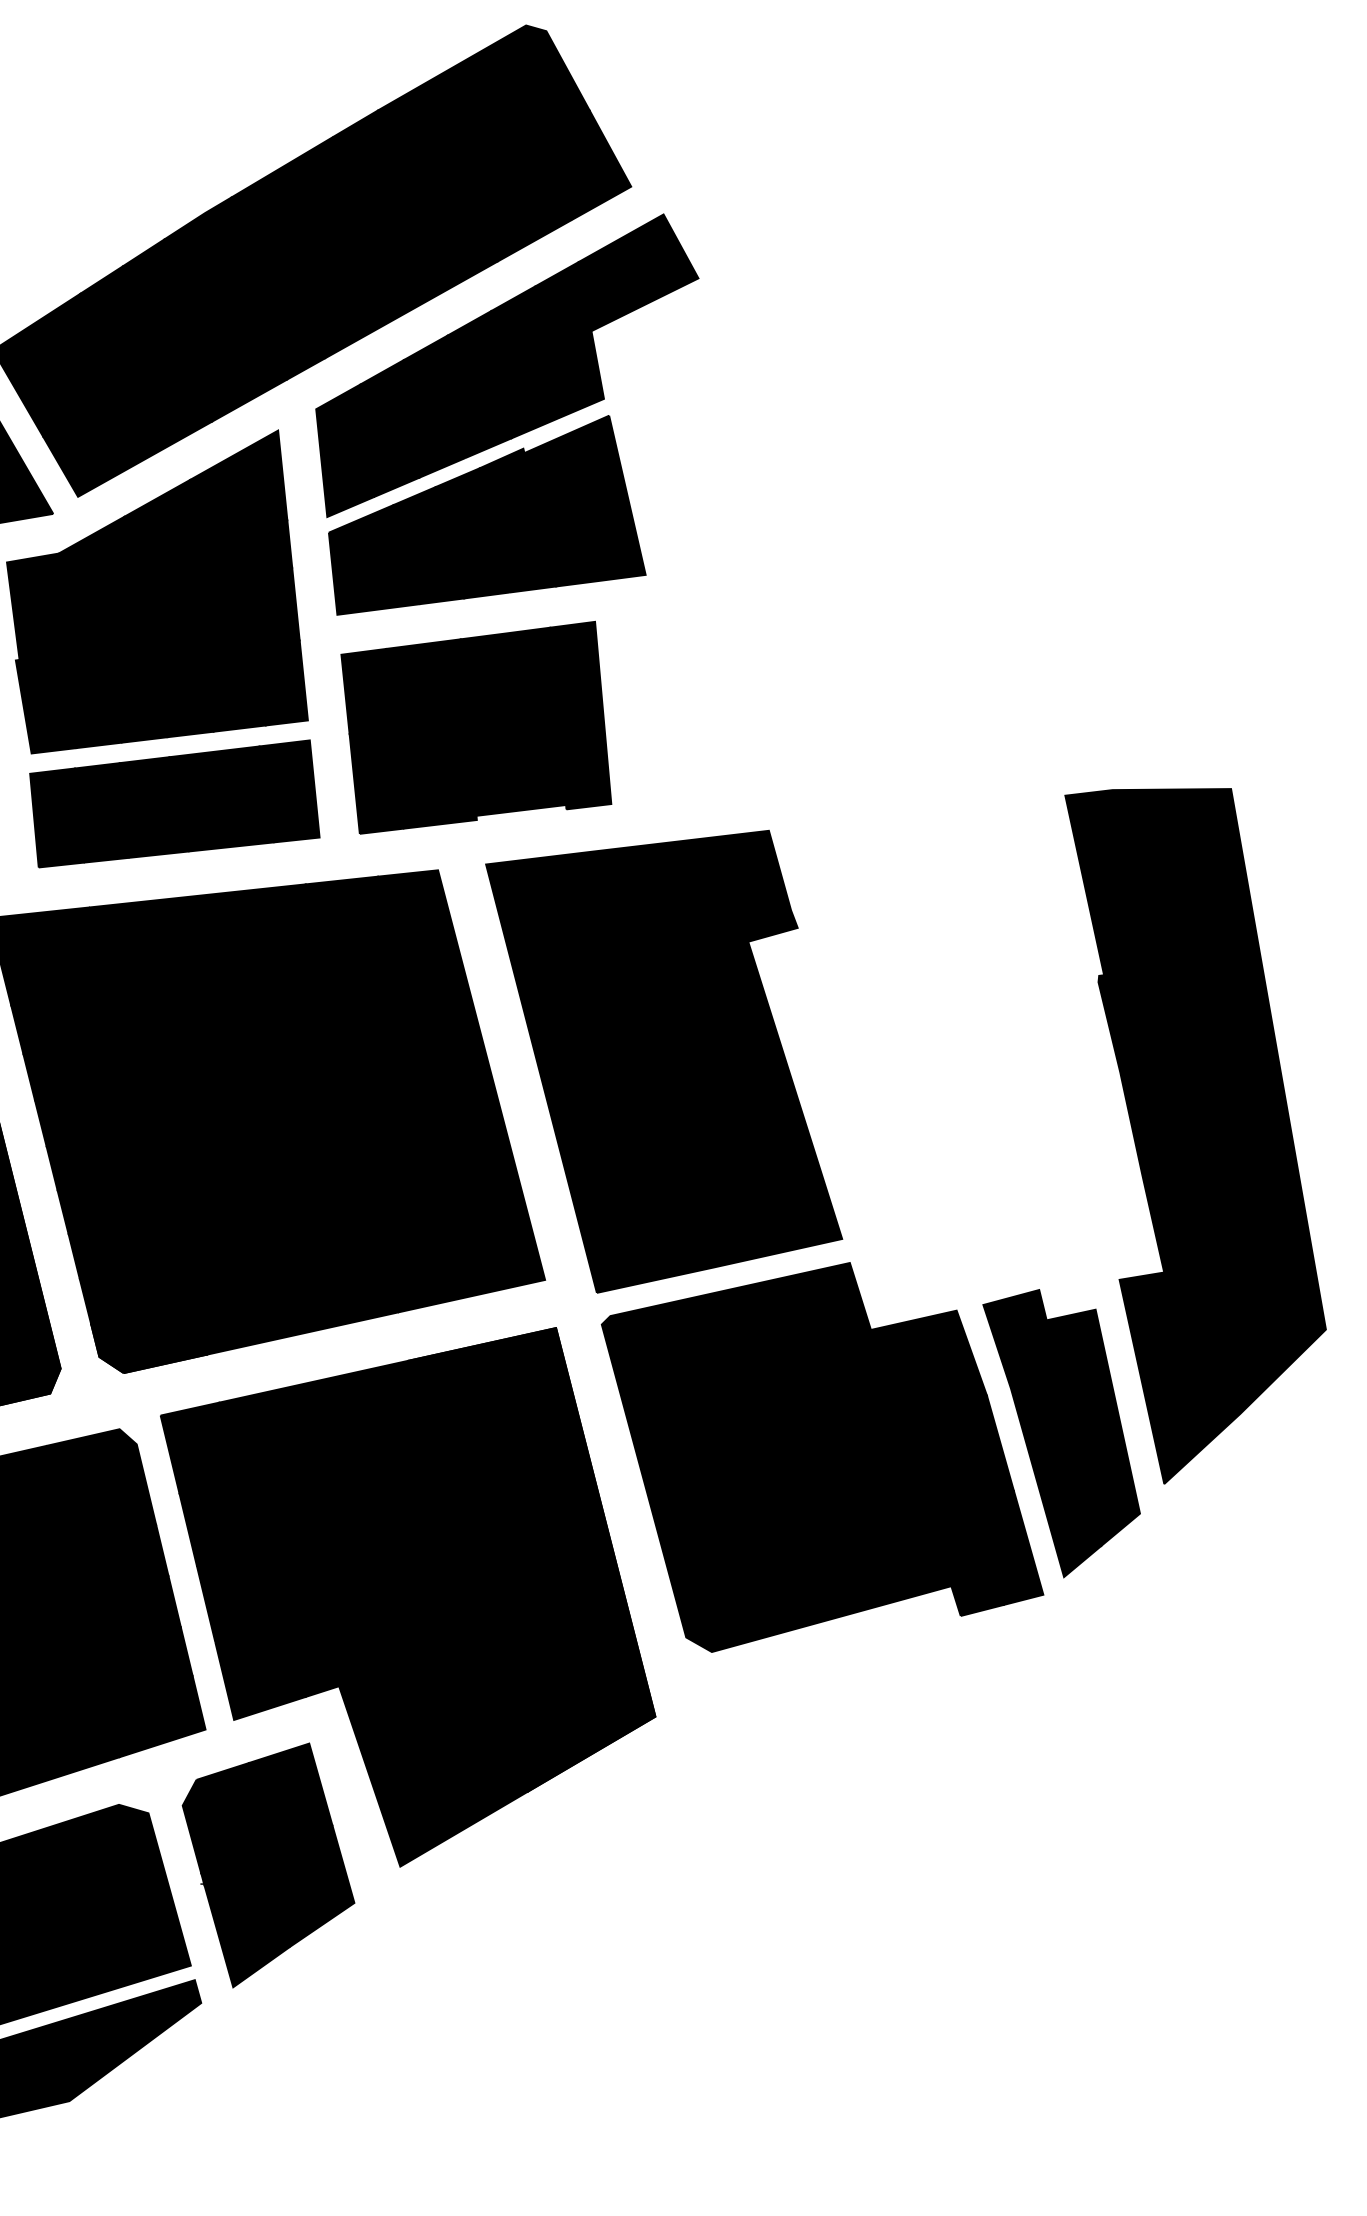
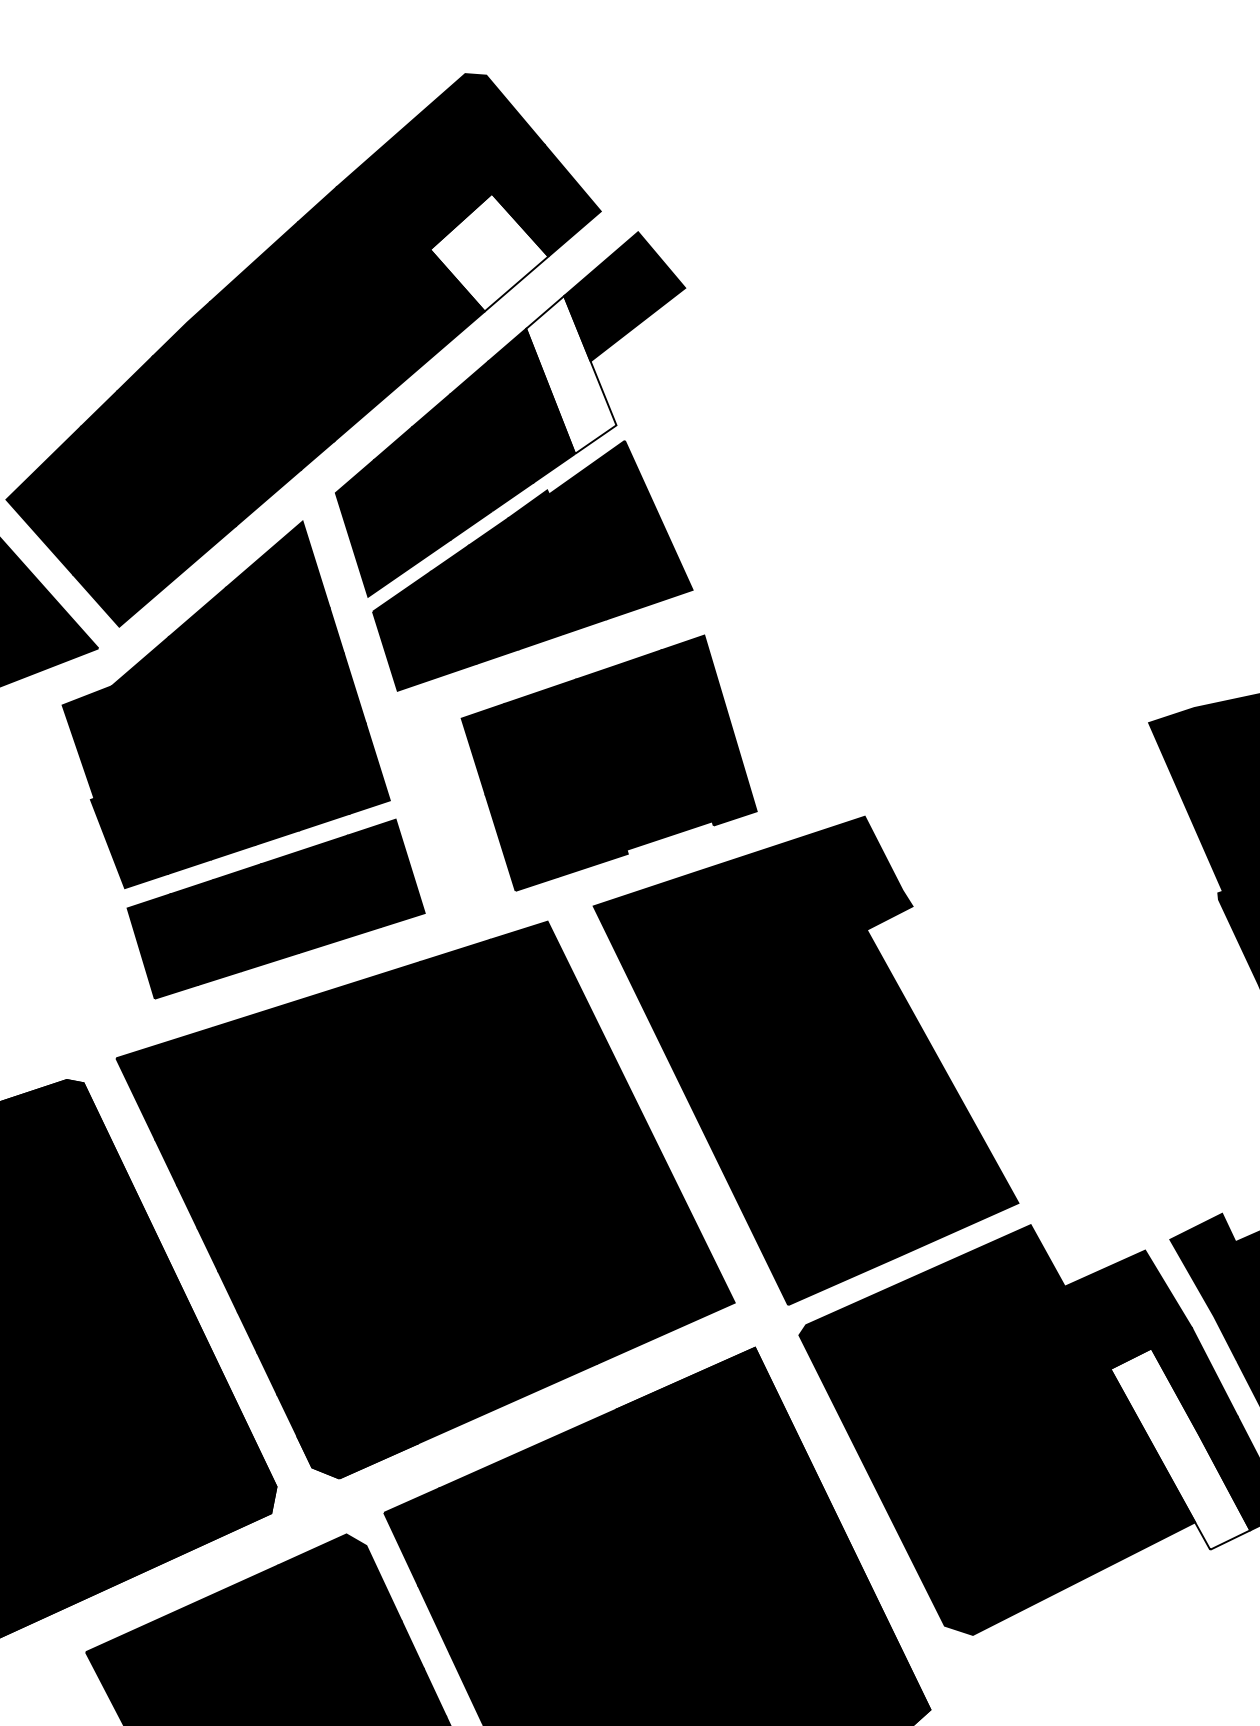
fill: (513, 204) -> (488, 252), removed
fill: (568, 340) -> (569, 375), removed
part: (476, 727) -> (608, 763), moved
fill: (951, 1511) -> (1180, 1448), removed

